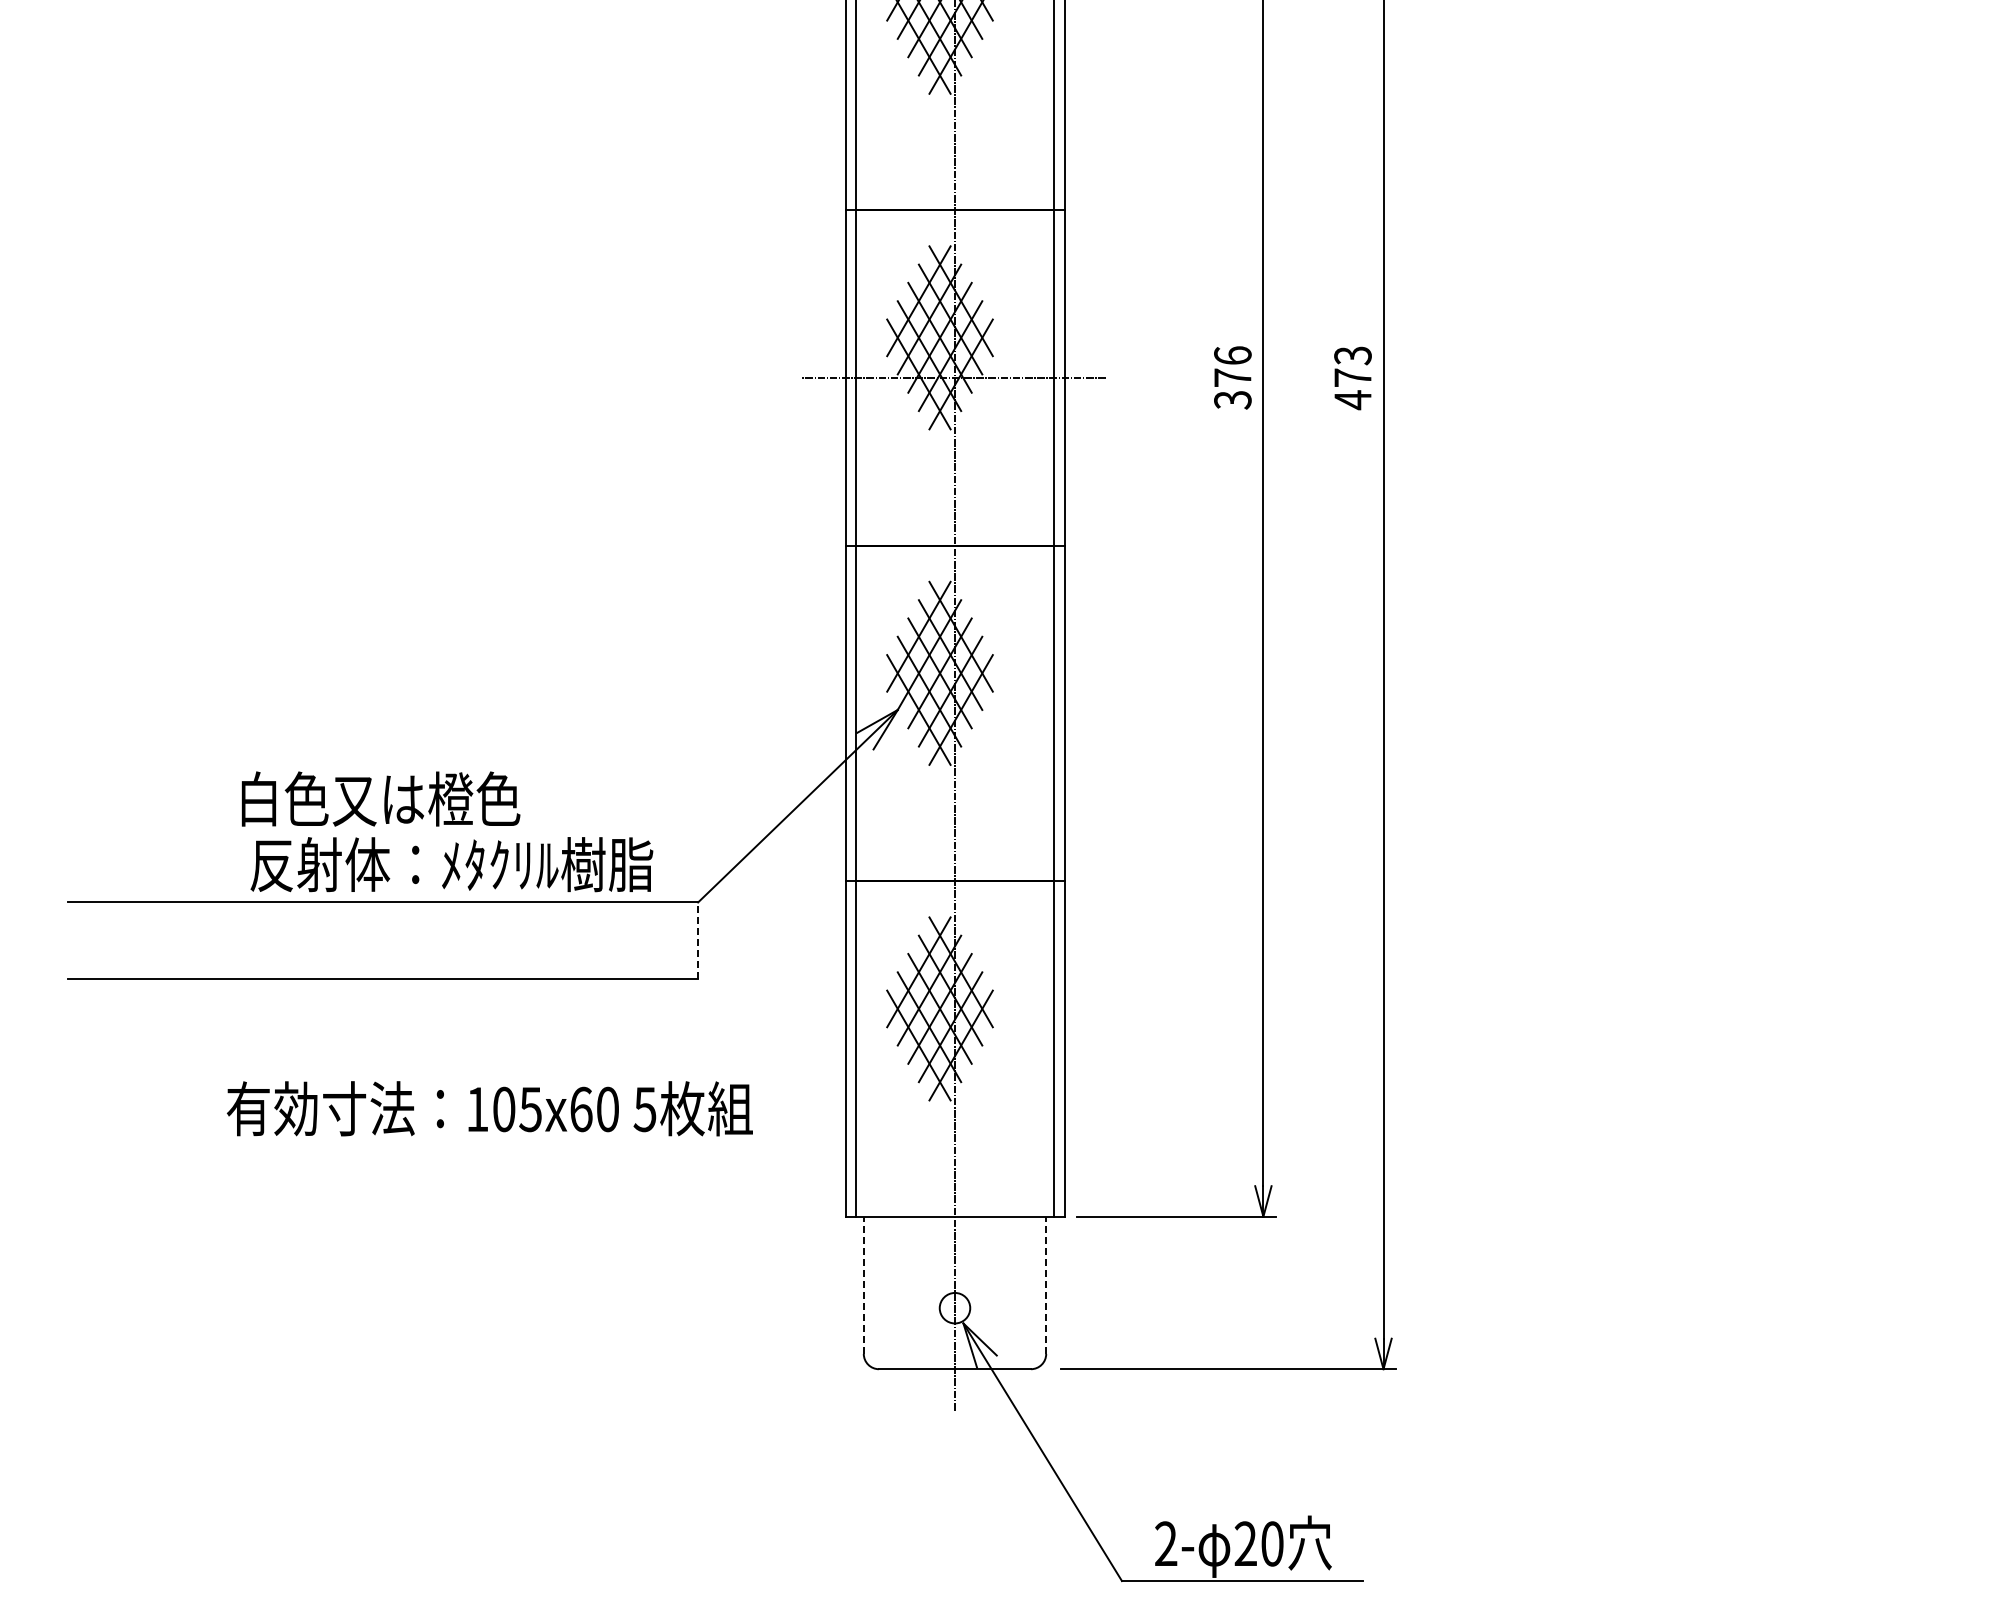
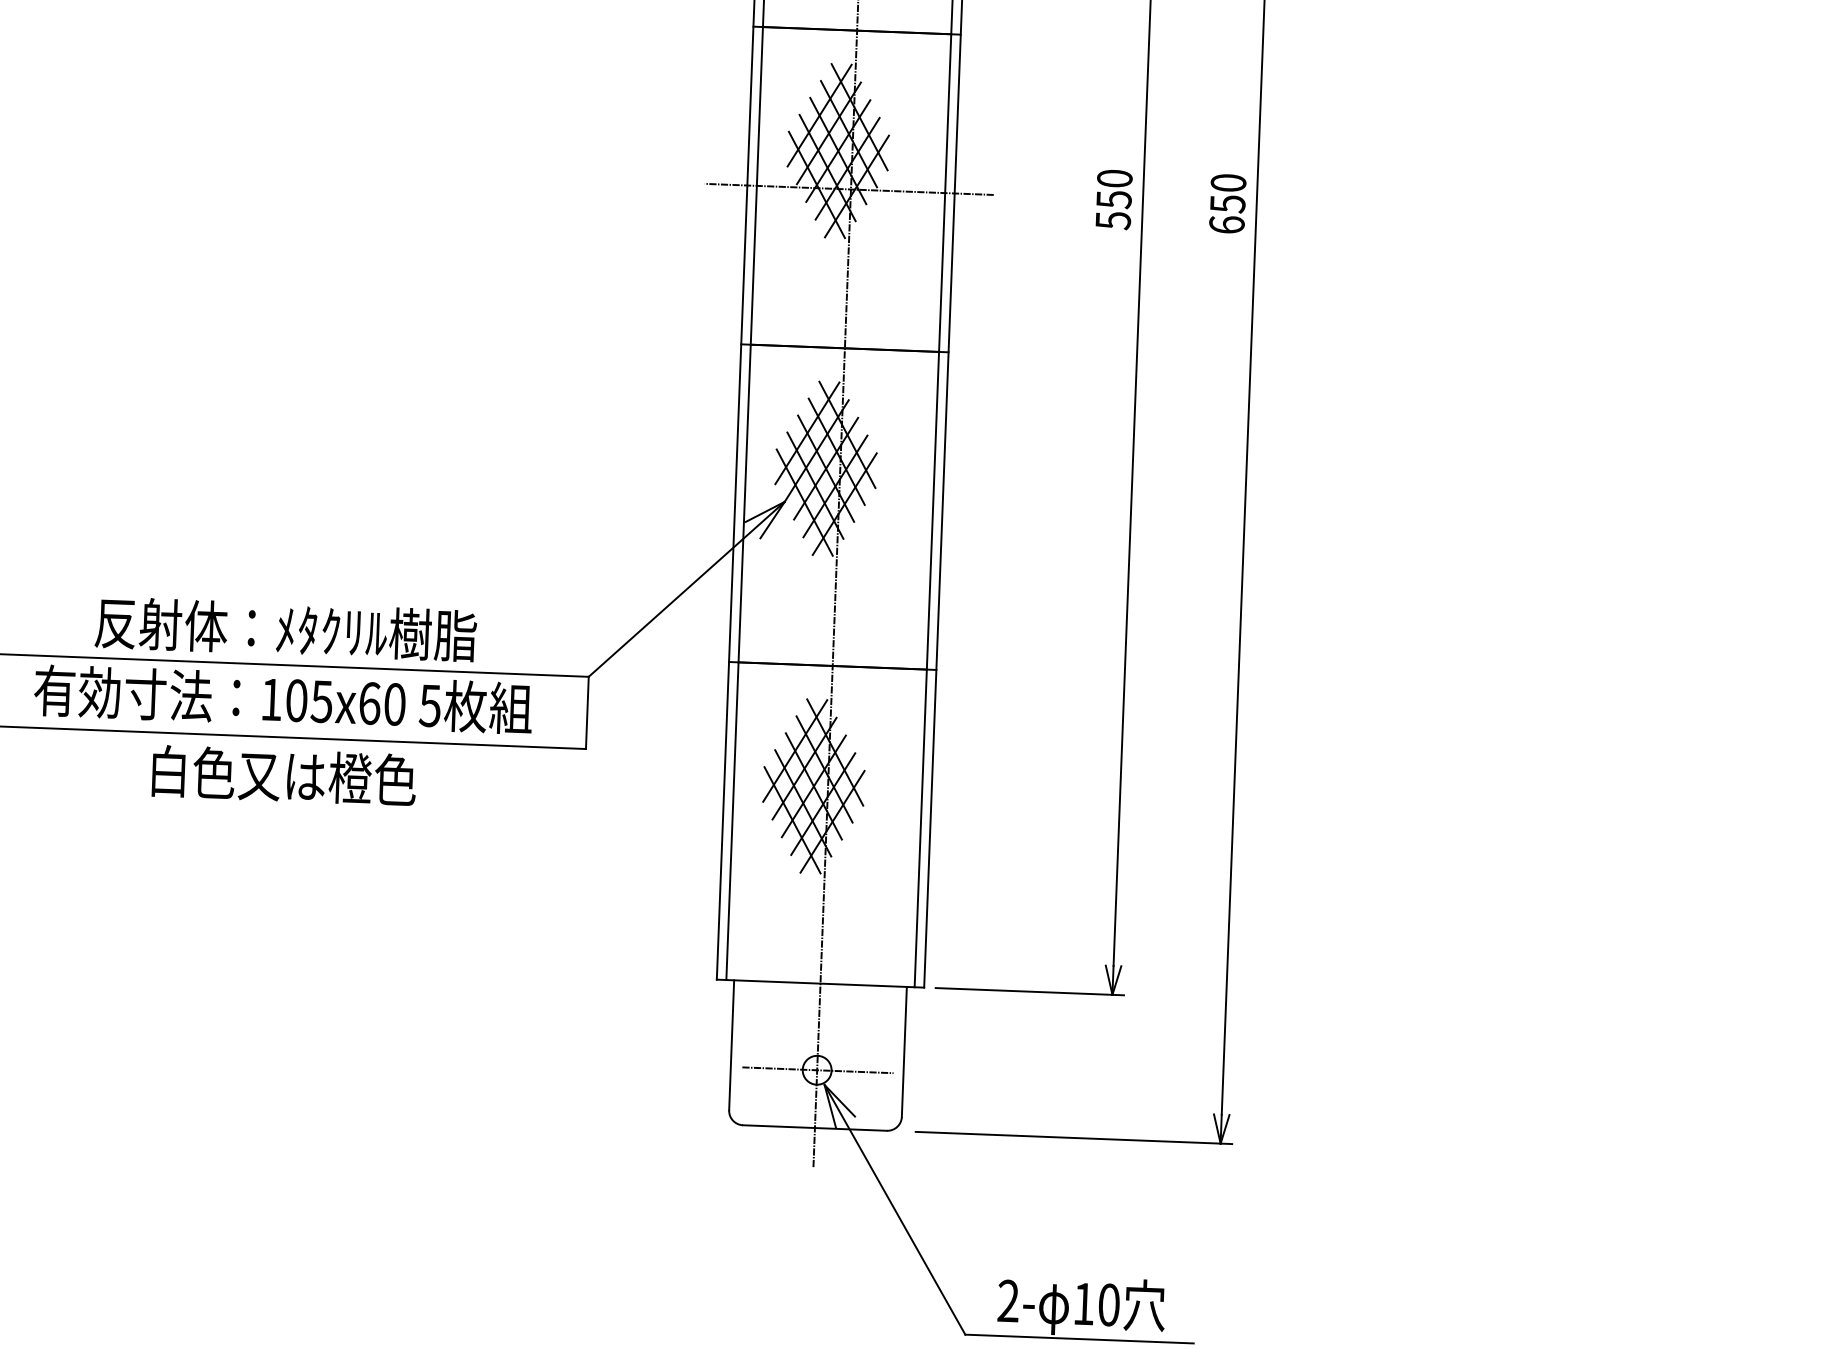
text: (1232, 377) -> (1113, 199), 376 -> 550
text: (1352, 378) -> (1227, 204), 473 -> 650
text: (380, 798) -> (283, 775), moved
text: (451, 864) -> (285, 629), moved
line: (698, 940) -> (587, 712), dashed -> solid
text: (489, 1108) -> (282, 699), moved
line: (863, 1285) -> (731, 1045), dashed -> solid
line: (1046, 1285) -> (904, 1052), dashed -> solid
line: (955, 1308) -> (817, 1070), added
text: (1245, 1543) -> (1083, 1303), 20 -> 10

